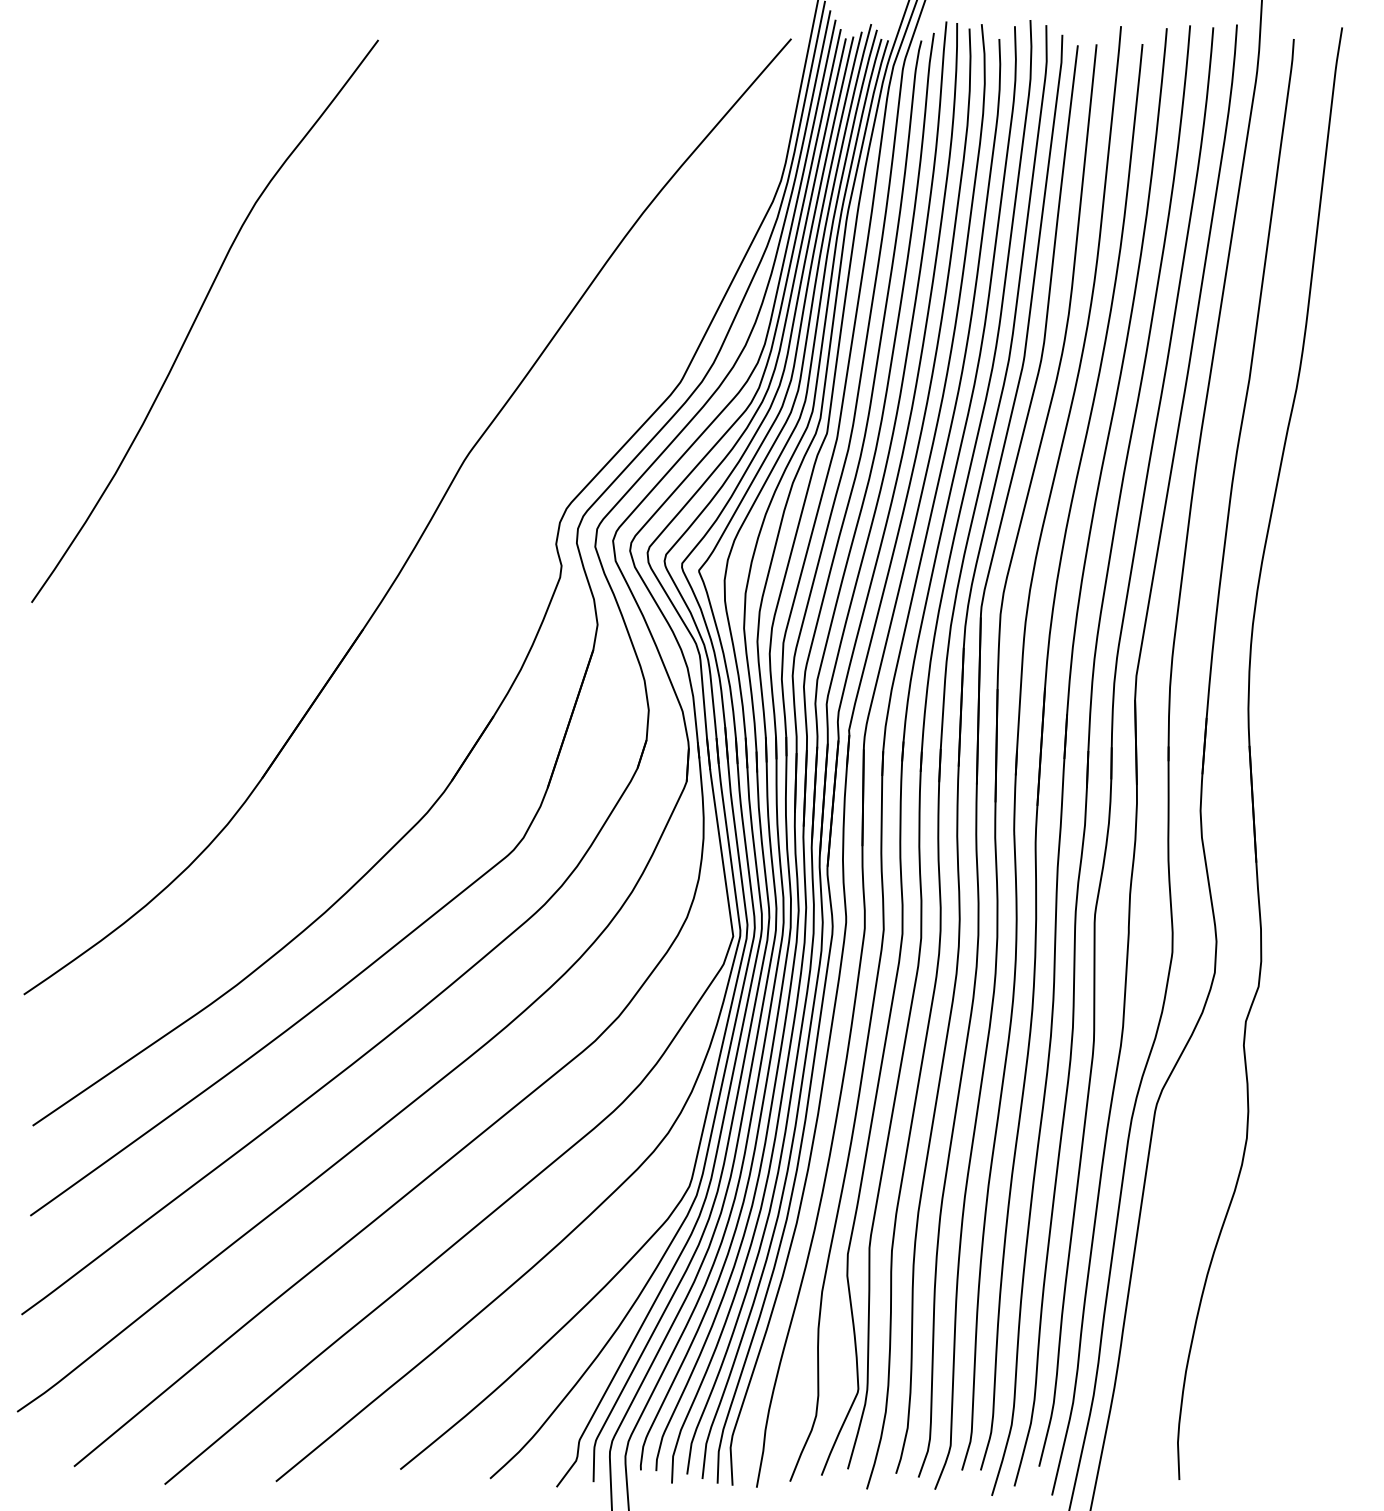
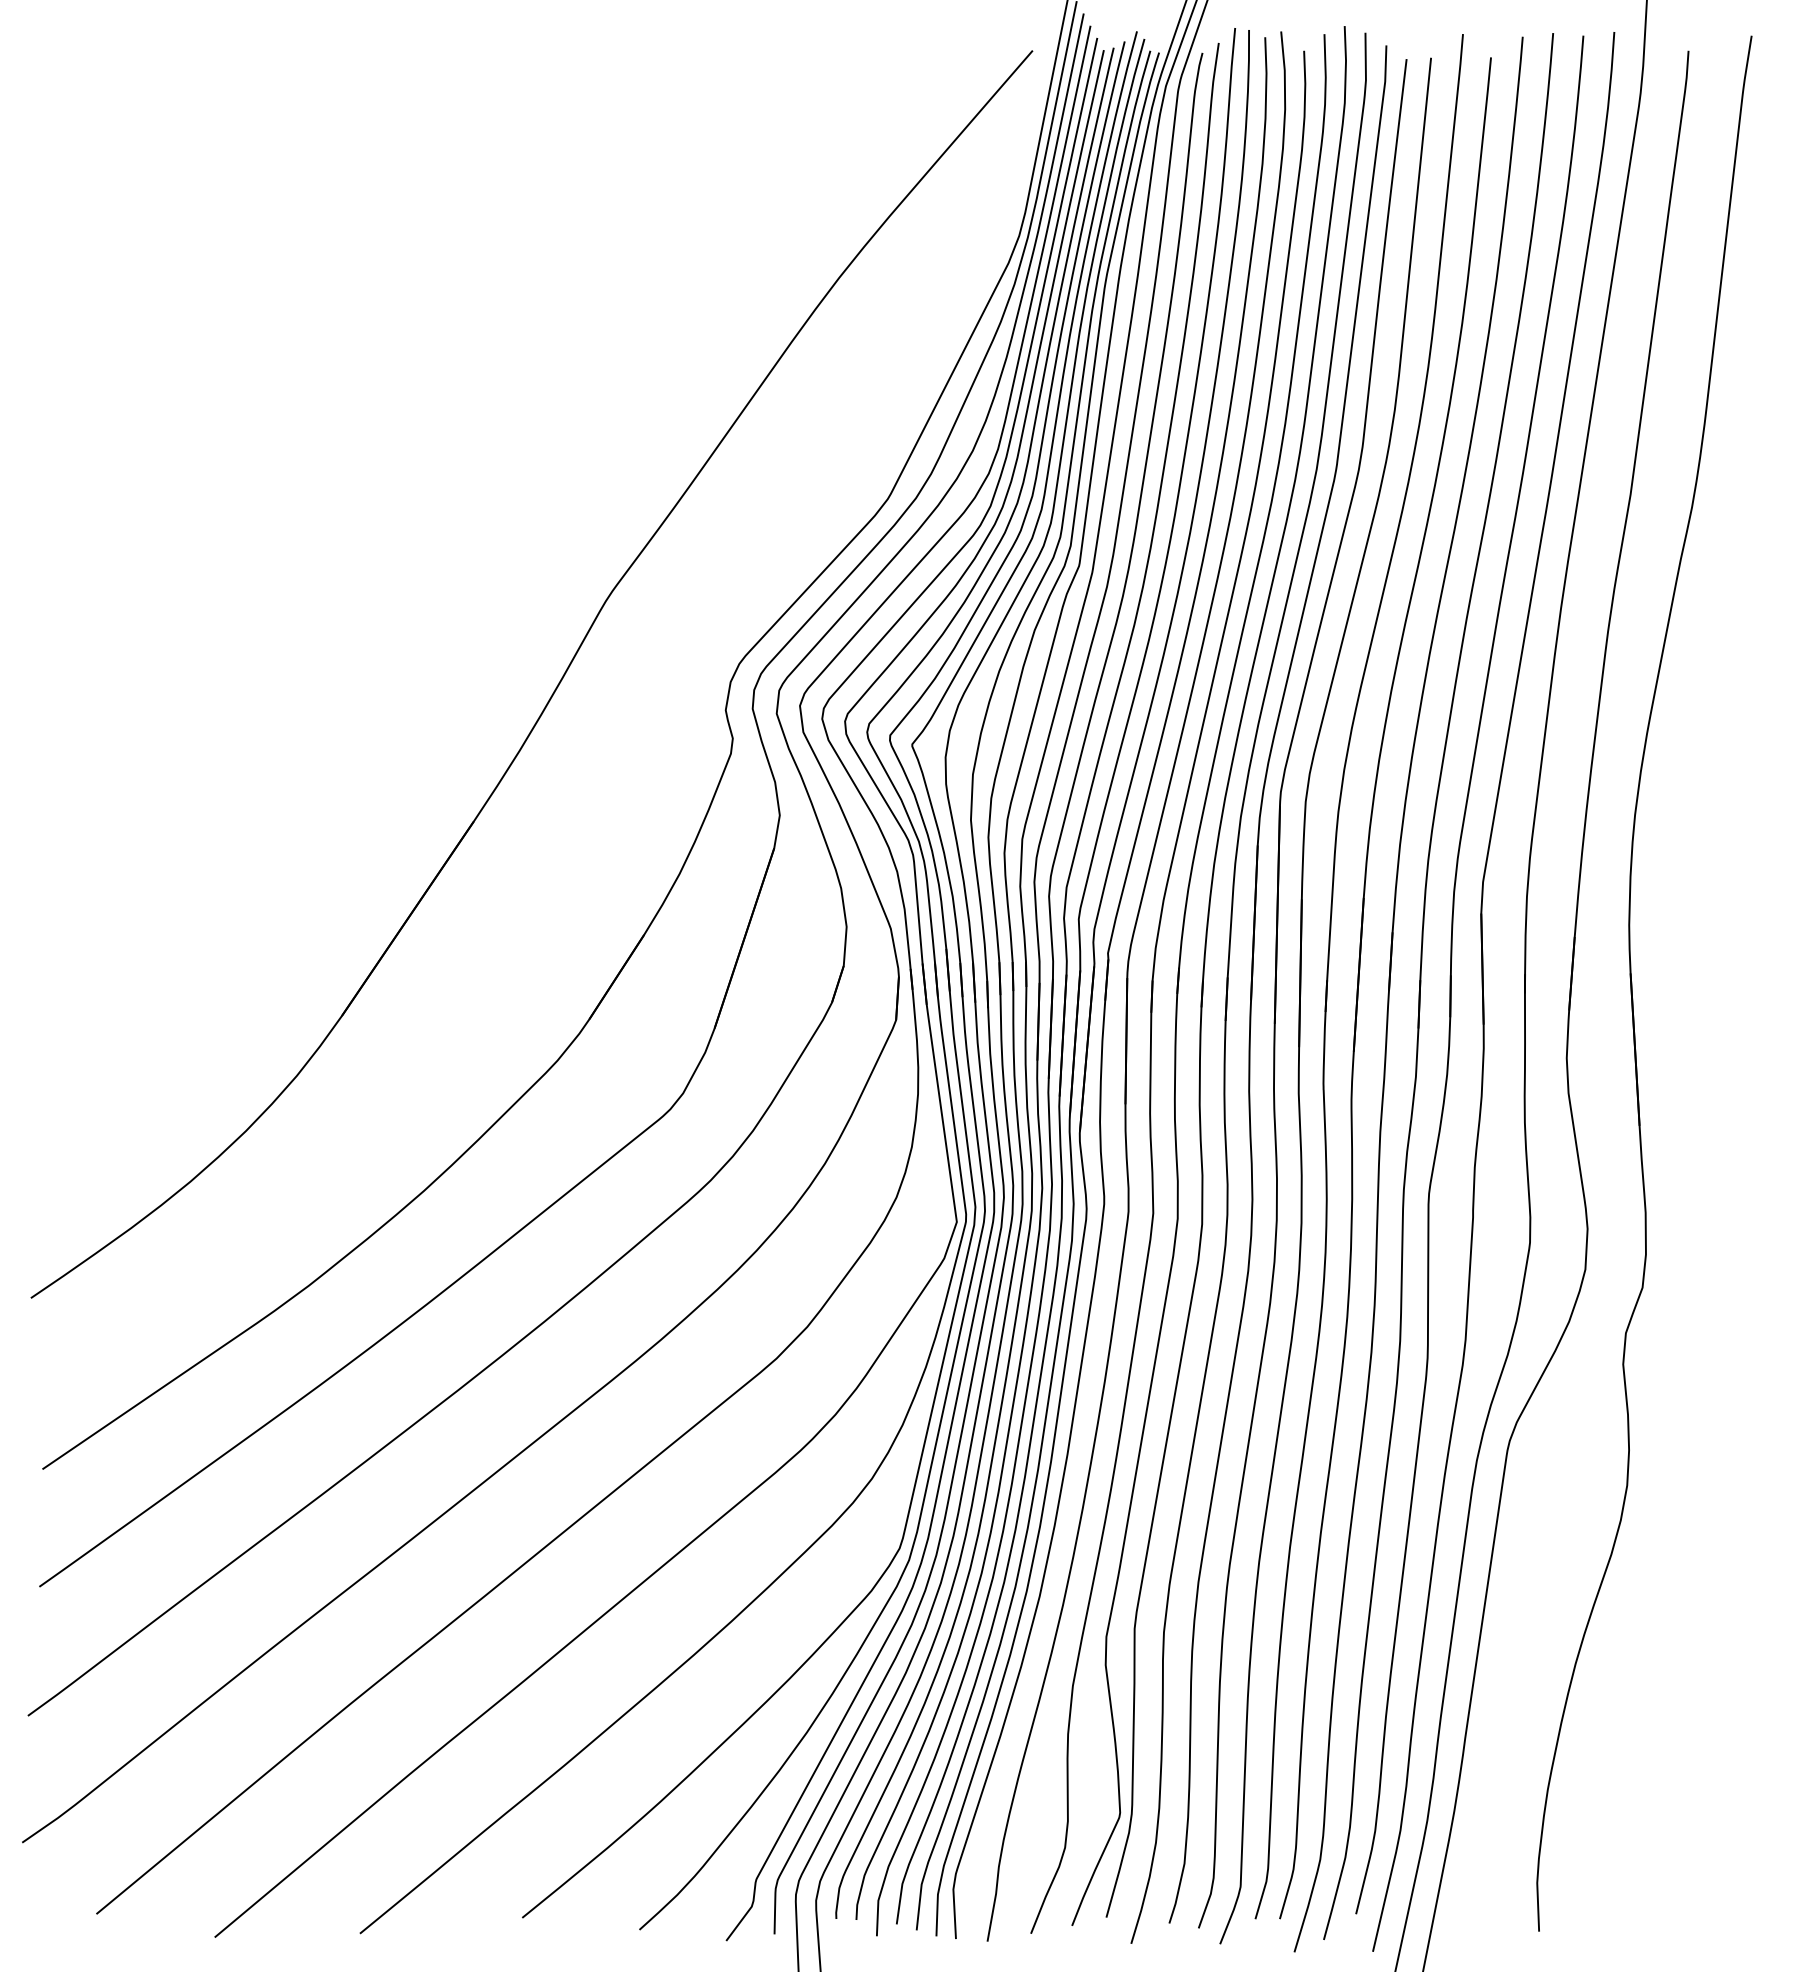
curve: (197, 317) -> (257, 414), removed

